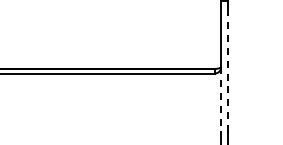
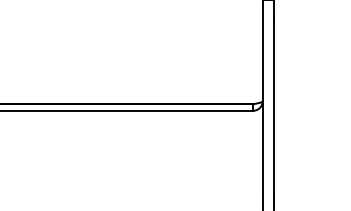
line: (228, 73) -> (273, 110), dashed -> solid
line: (221, 100) -> (263, 151), dashed -> solid

